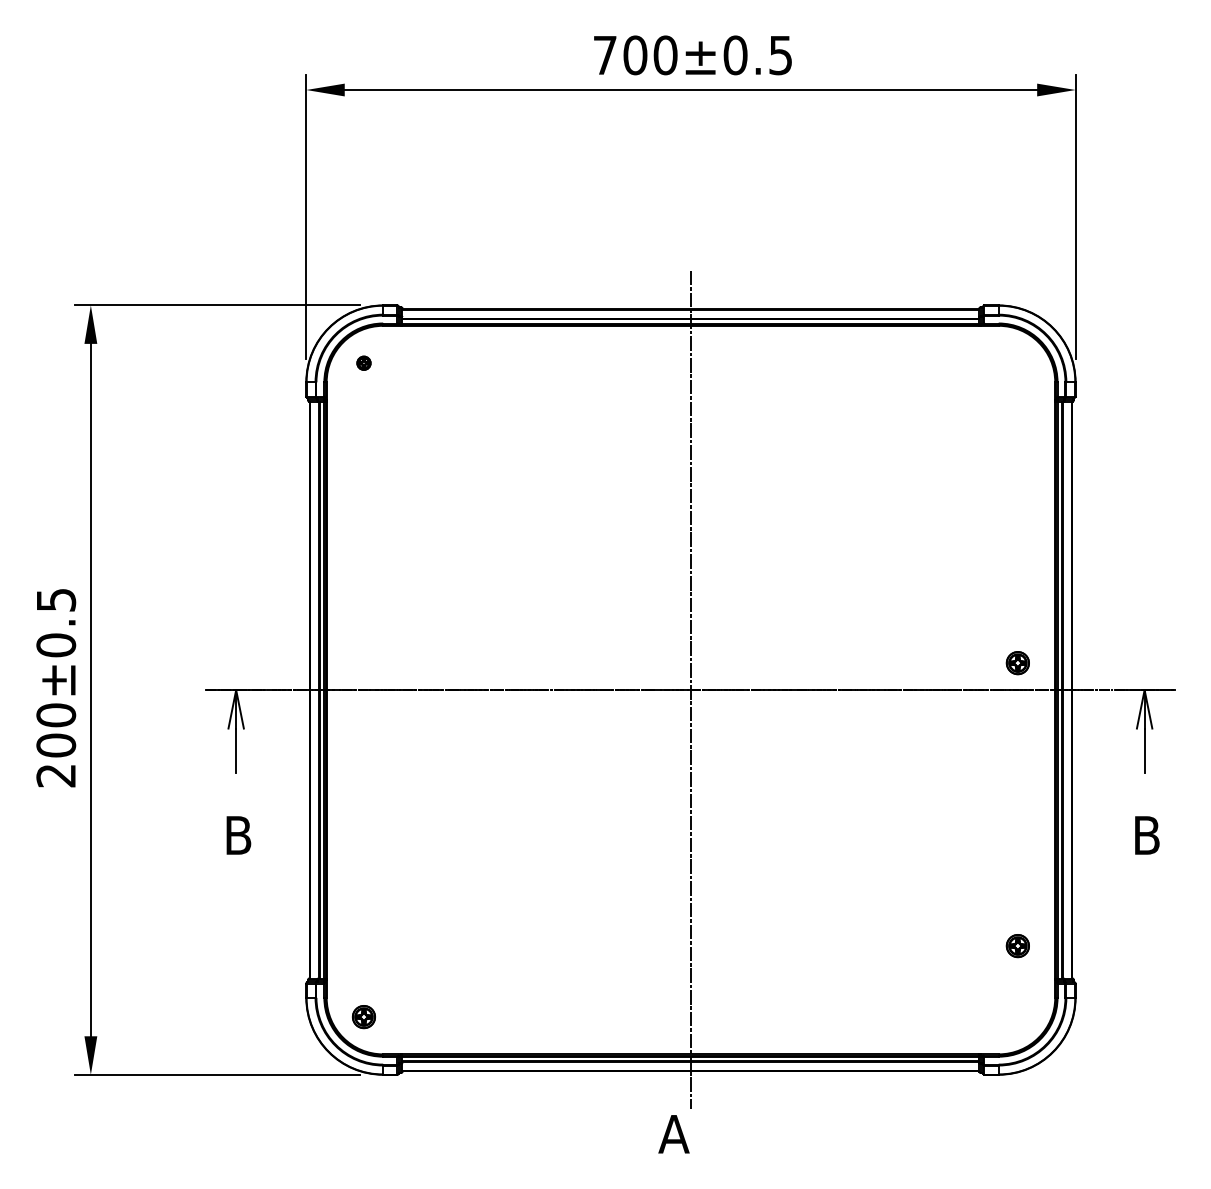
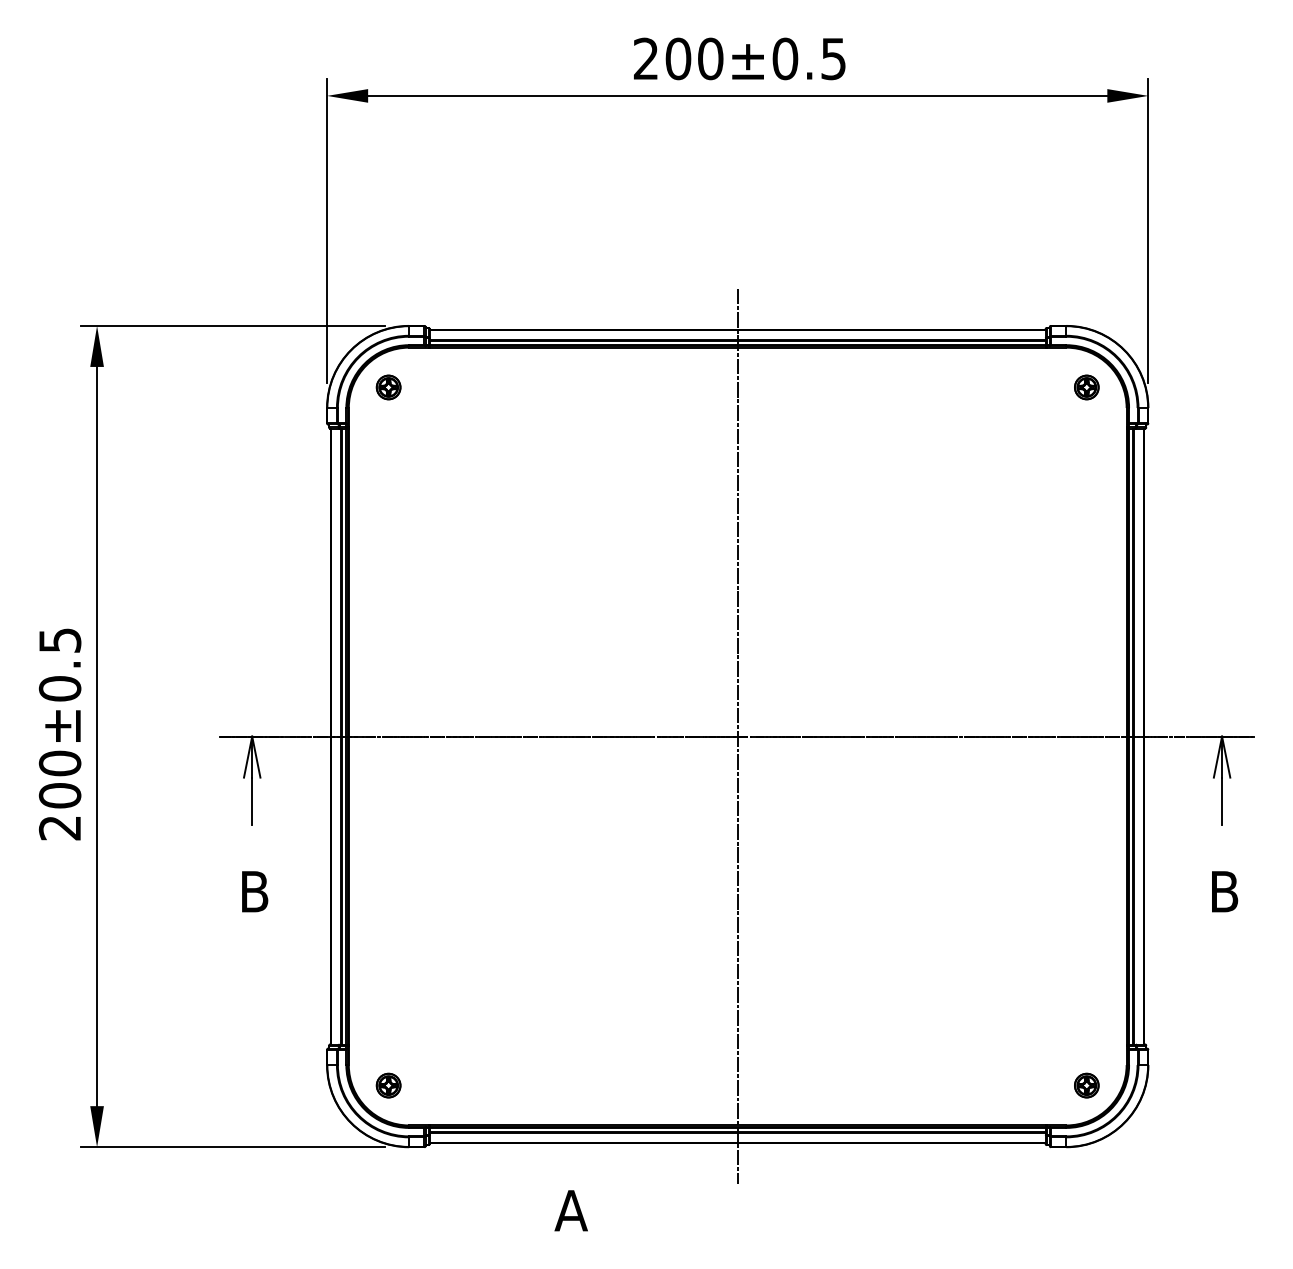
text: (604, 54) -> (645, 57), 700±0.5 -> 200±0.5
part: (363, 363) -> (388, 387), size x1.67
part: (1017, 663) -> (1086, 387), moved
part: (1017, 946) -> (1086, 1086), moved
text: (673, 1134) -> (570, 1211), moved

